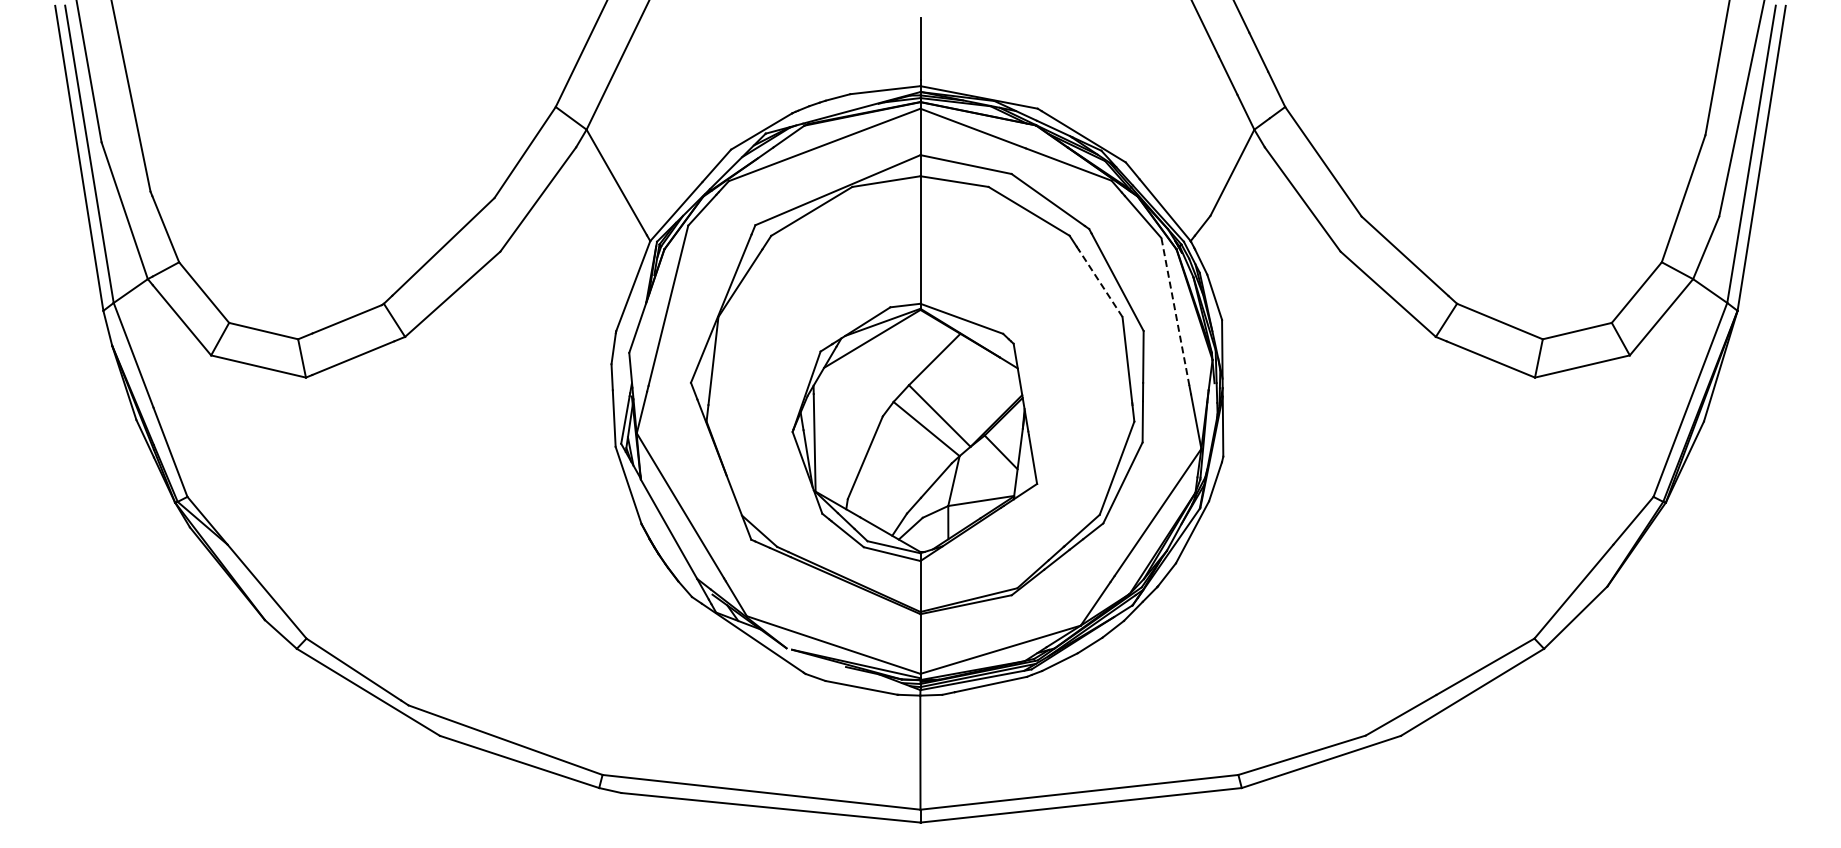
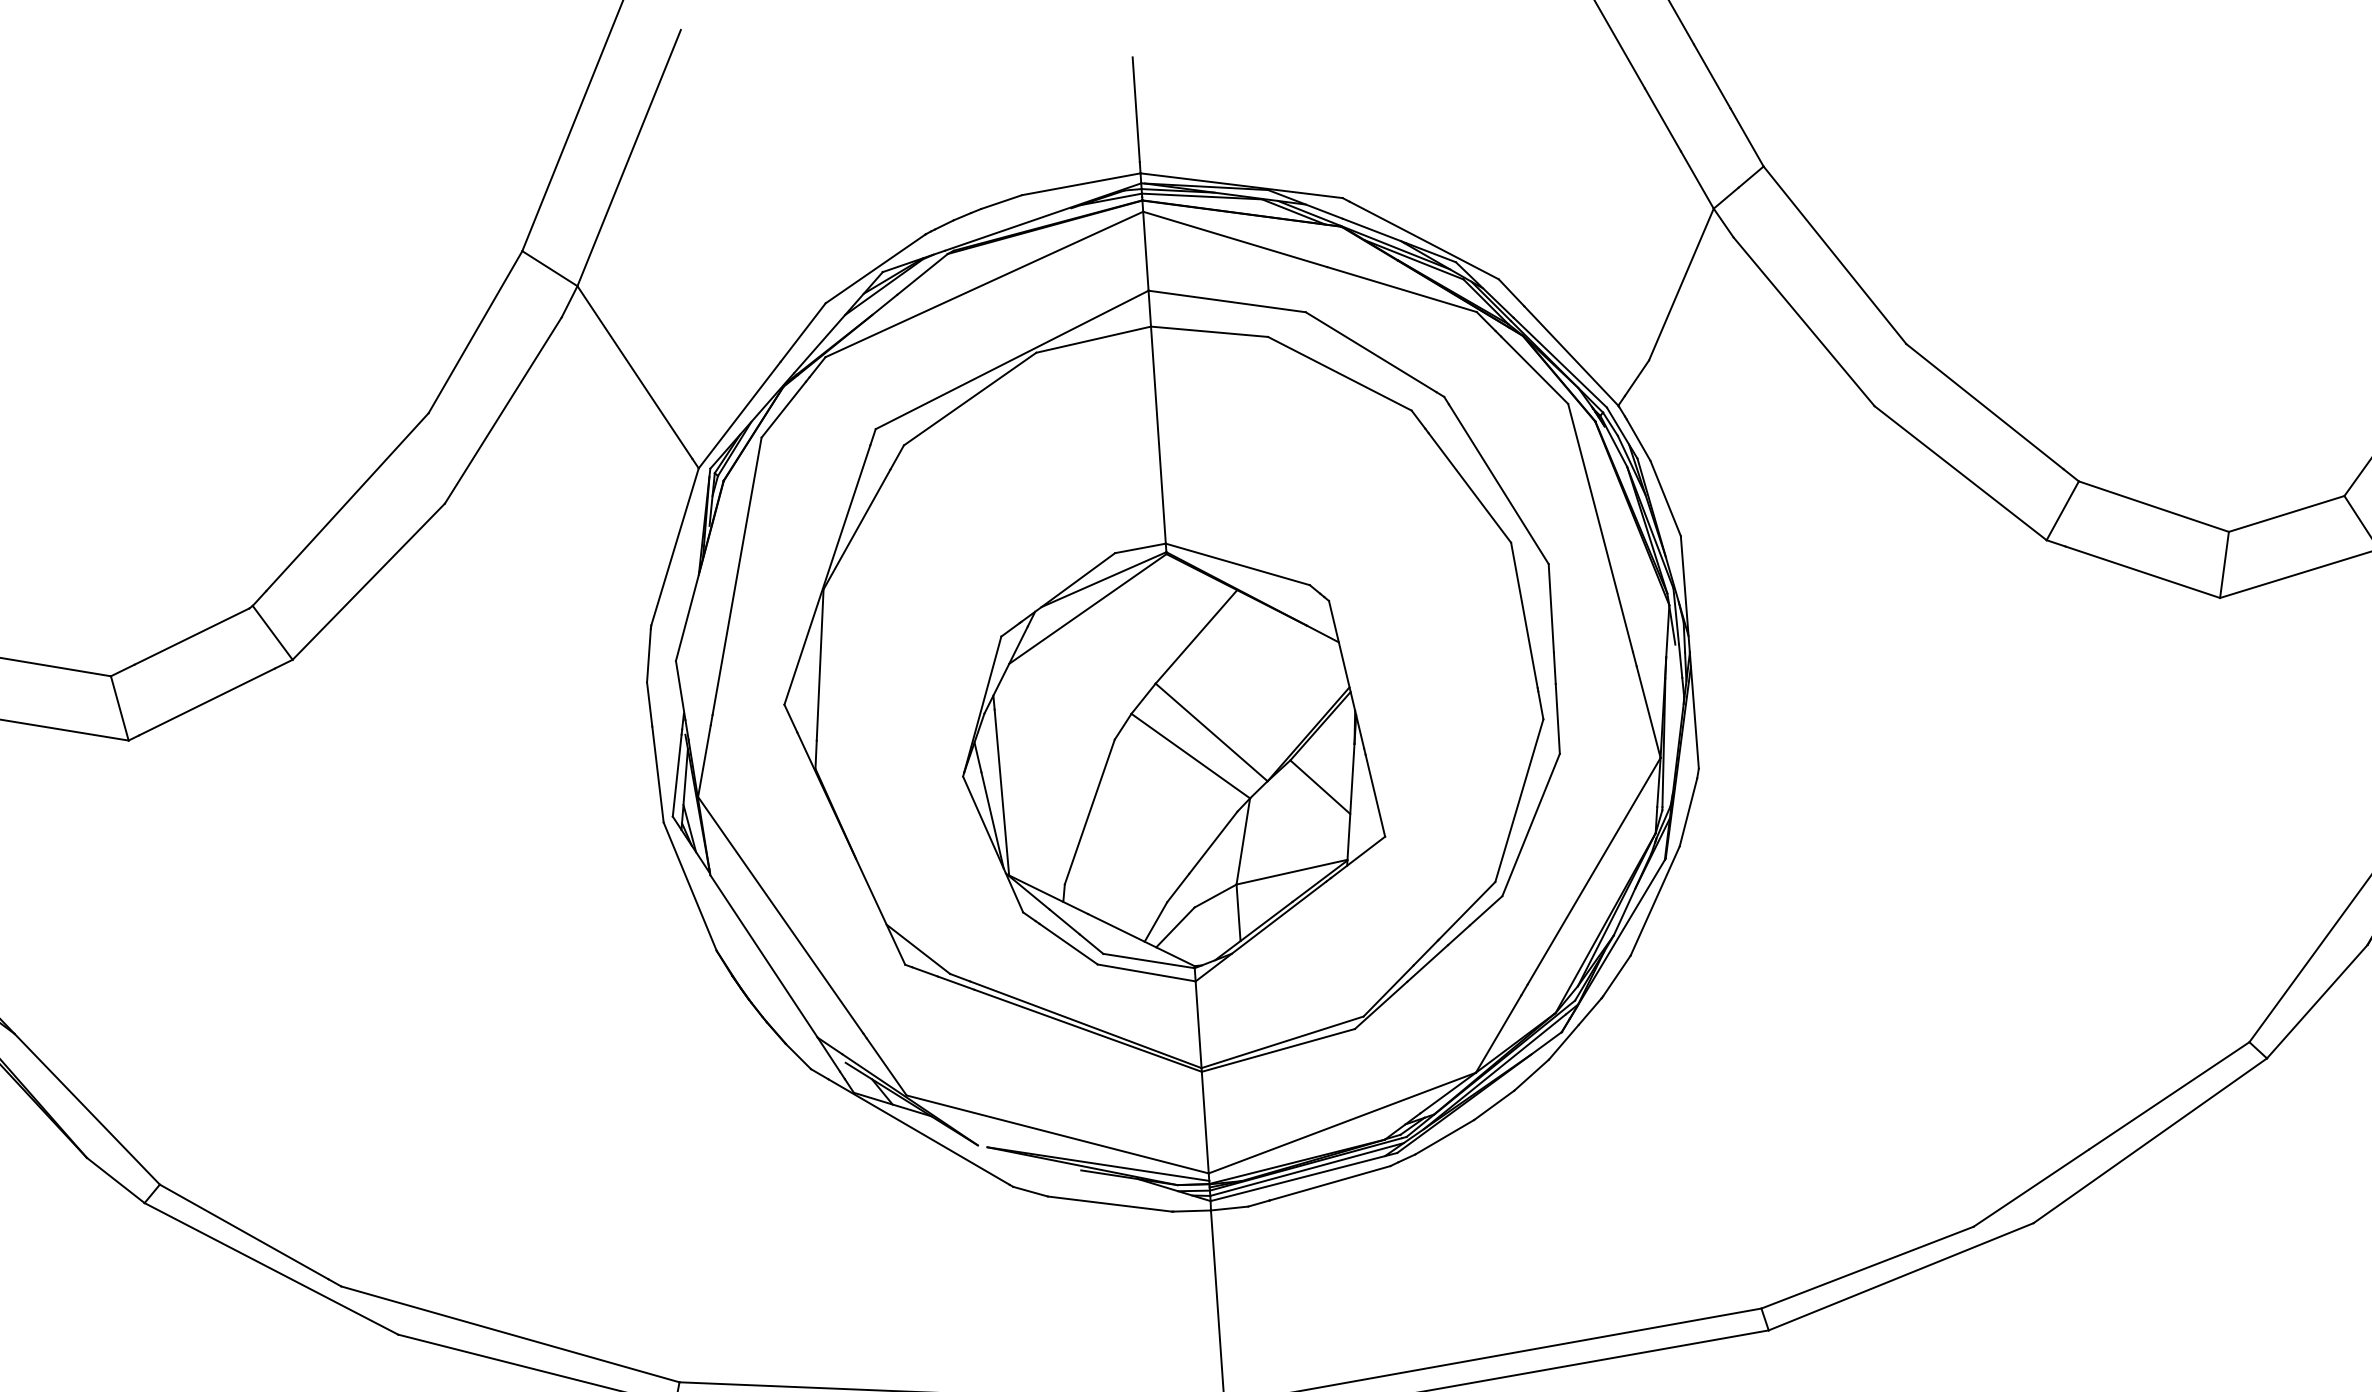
line: (1100, 282) -> (1469, 486), dashed -> solid
line: (1175, 311) -> (1600, 527), dashed -> solid

